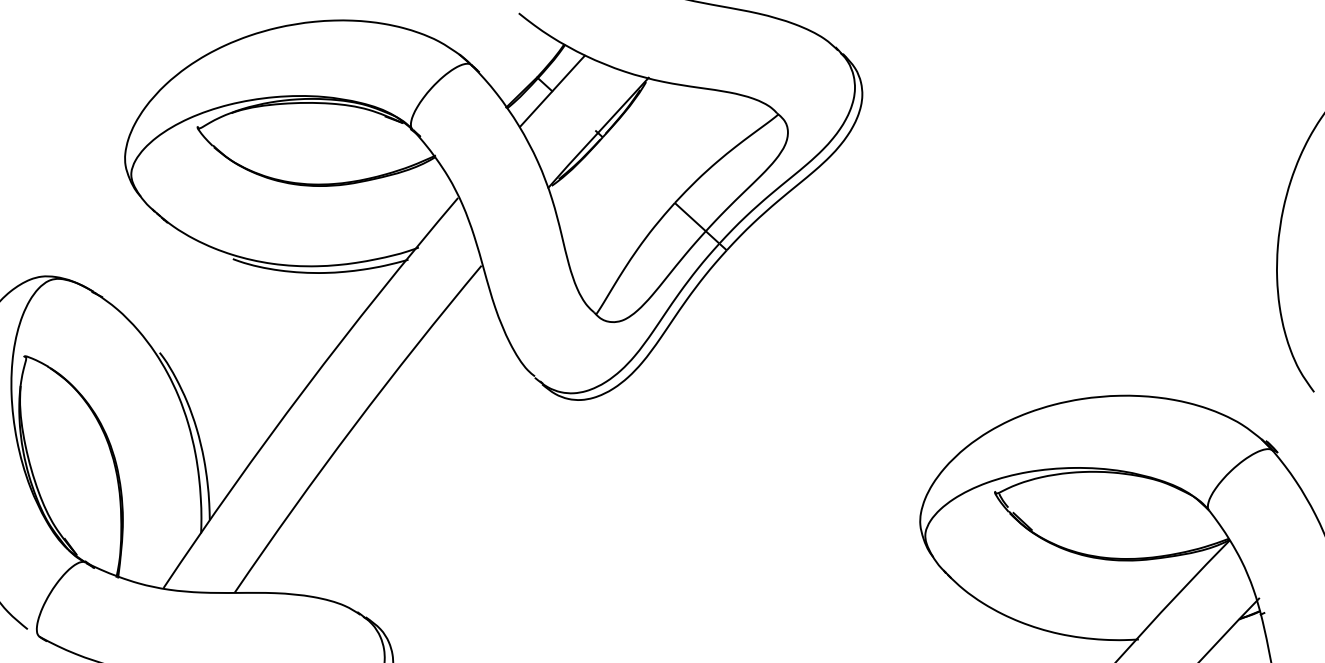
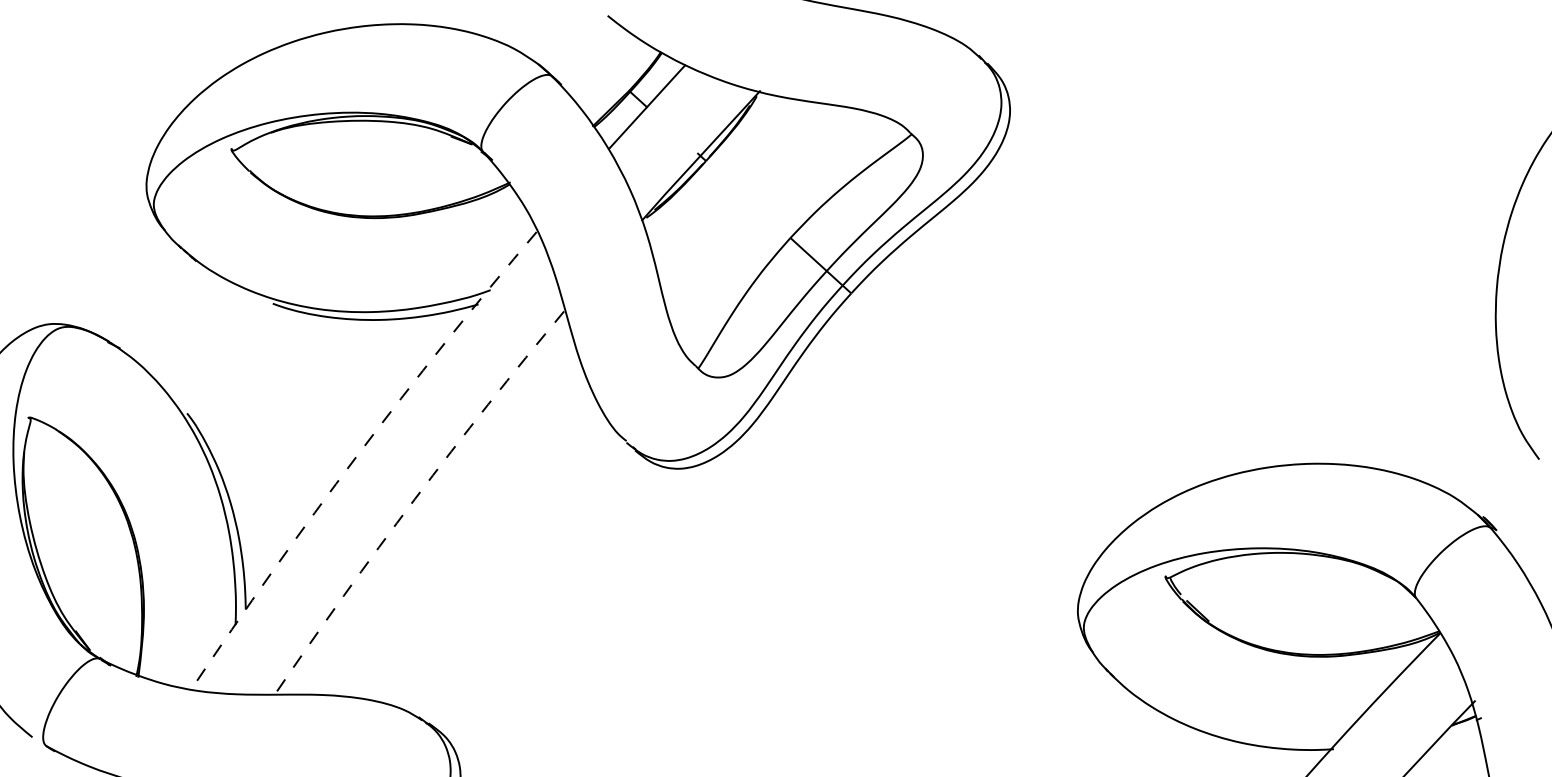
arc: (305, 388) -> (357, 455), solid -> dashed
arc: (354, 426) -> (415, 499), solid -> dashed

